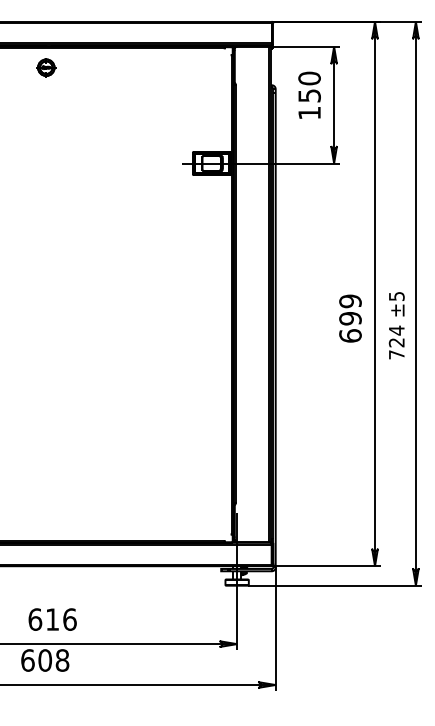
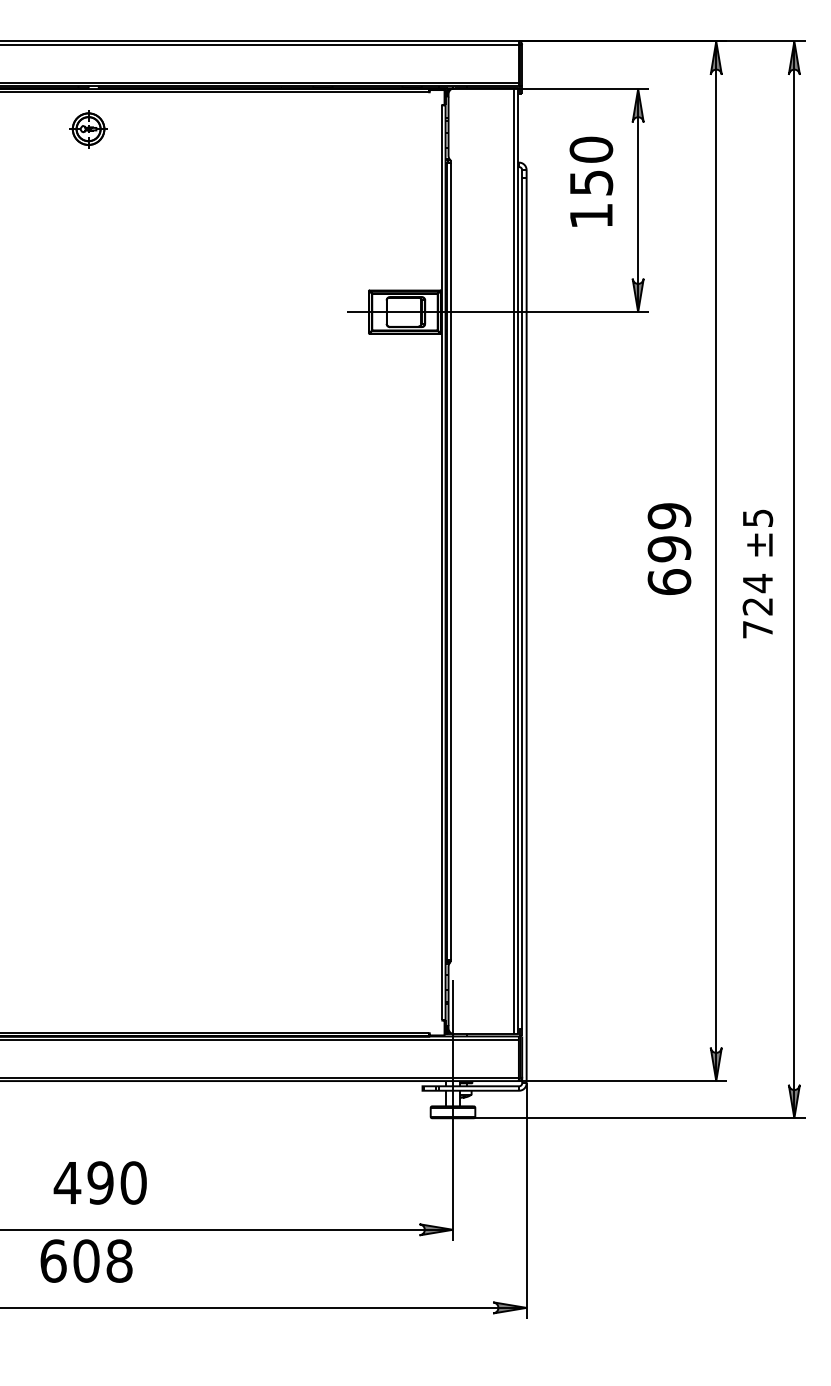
text: (350, 318) -> (669, 548), moved
text: (396, 325) -> (757, 573), moved
text: (52, 619) -> (100, 1182), 616 -> 490

